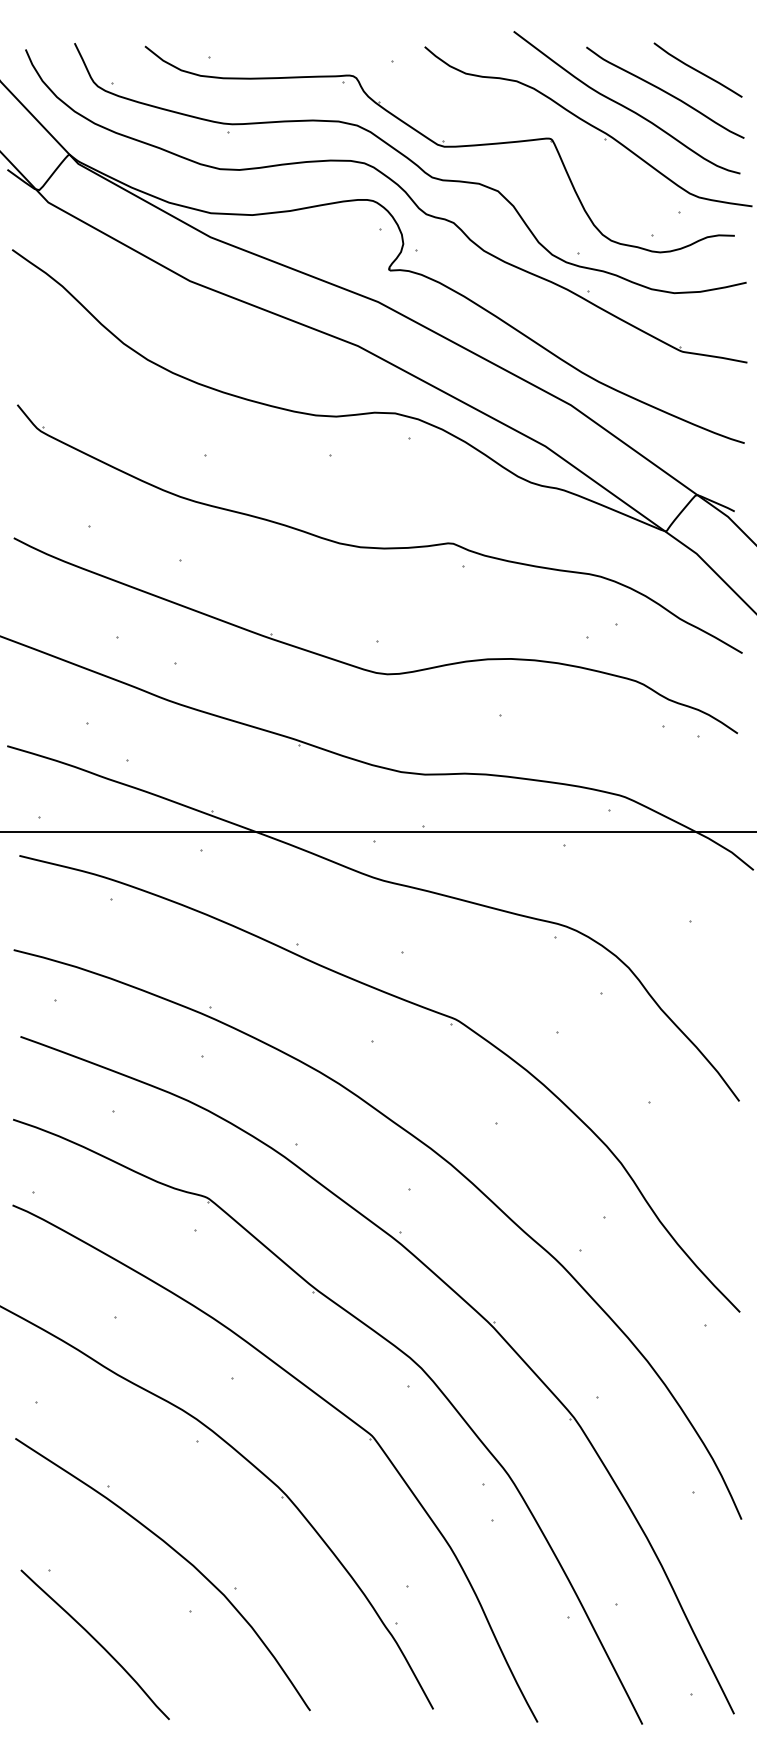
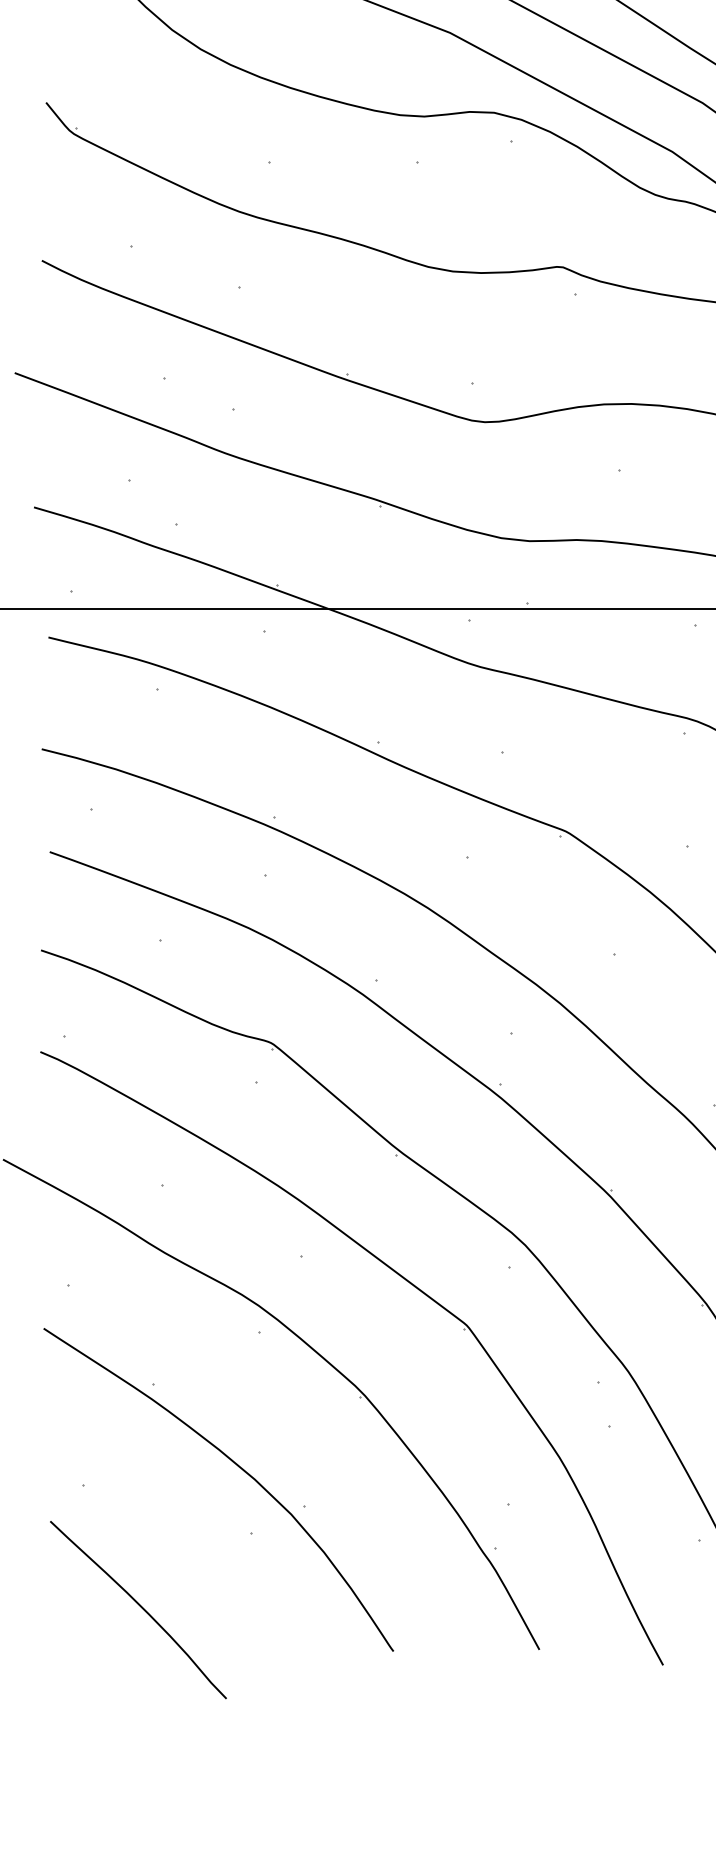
curve: (96, 1642) -> (139, 1607), moved

